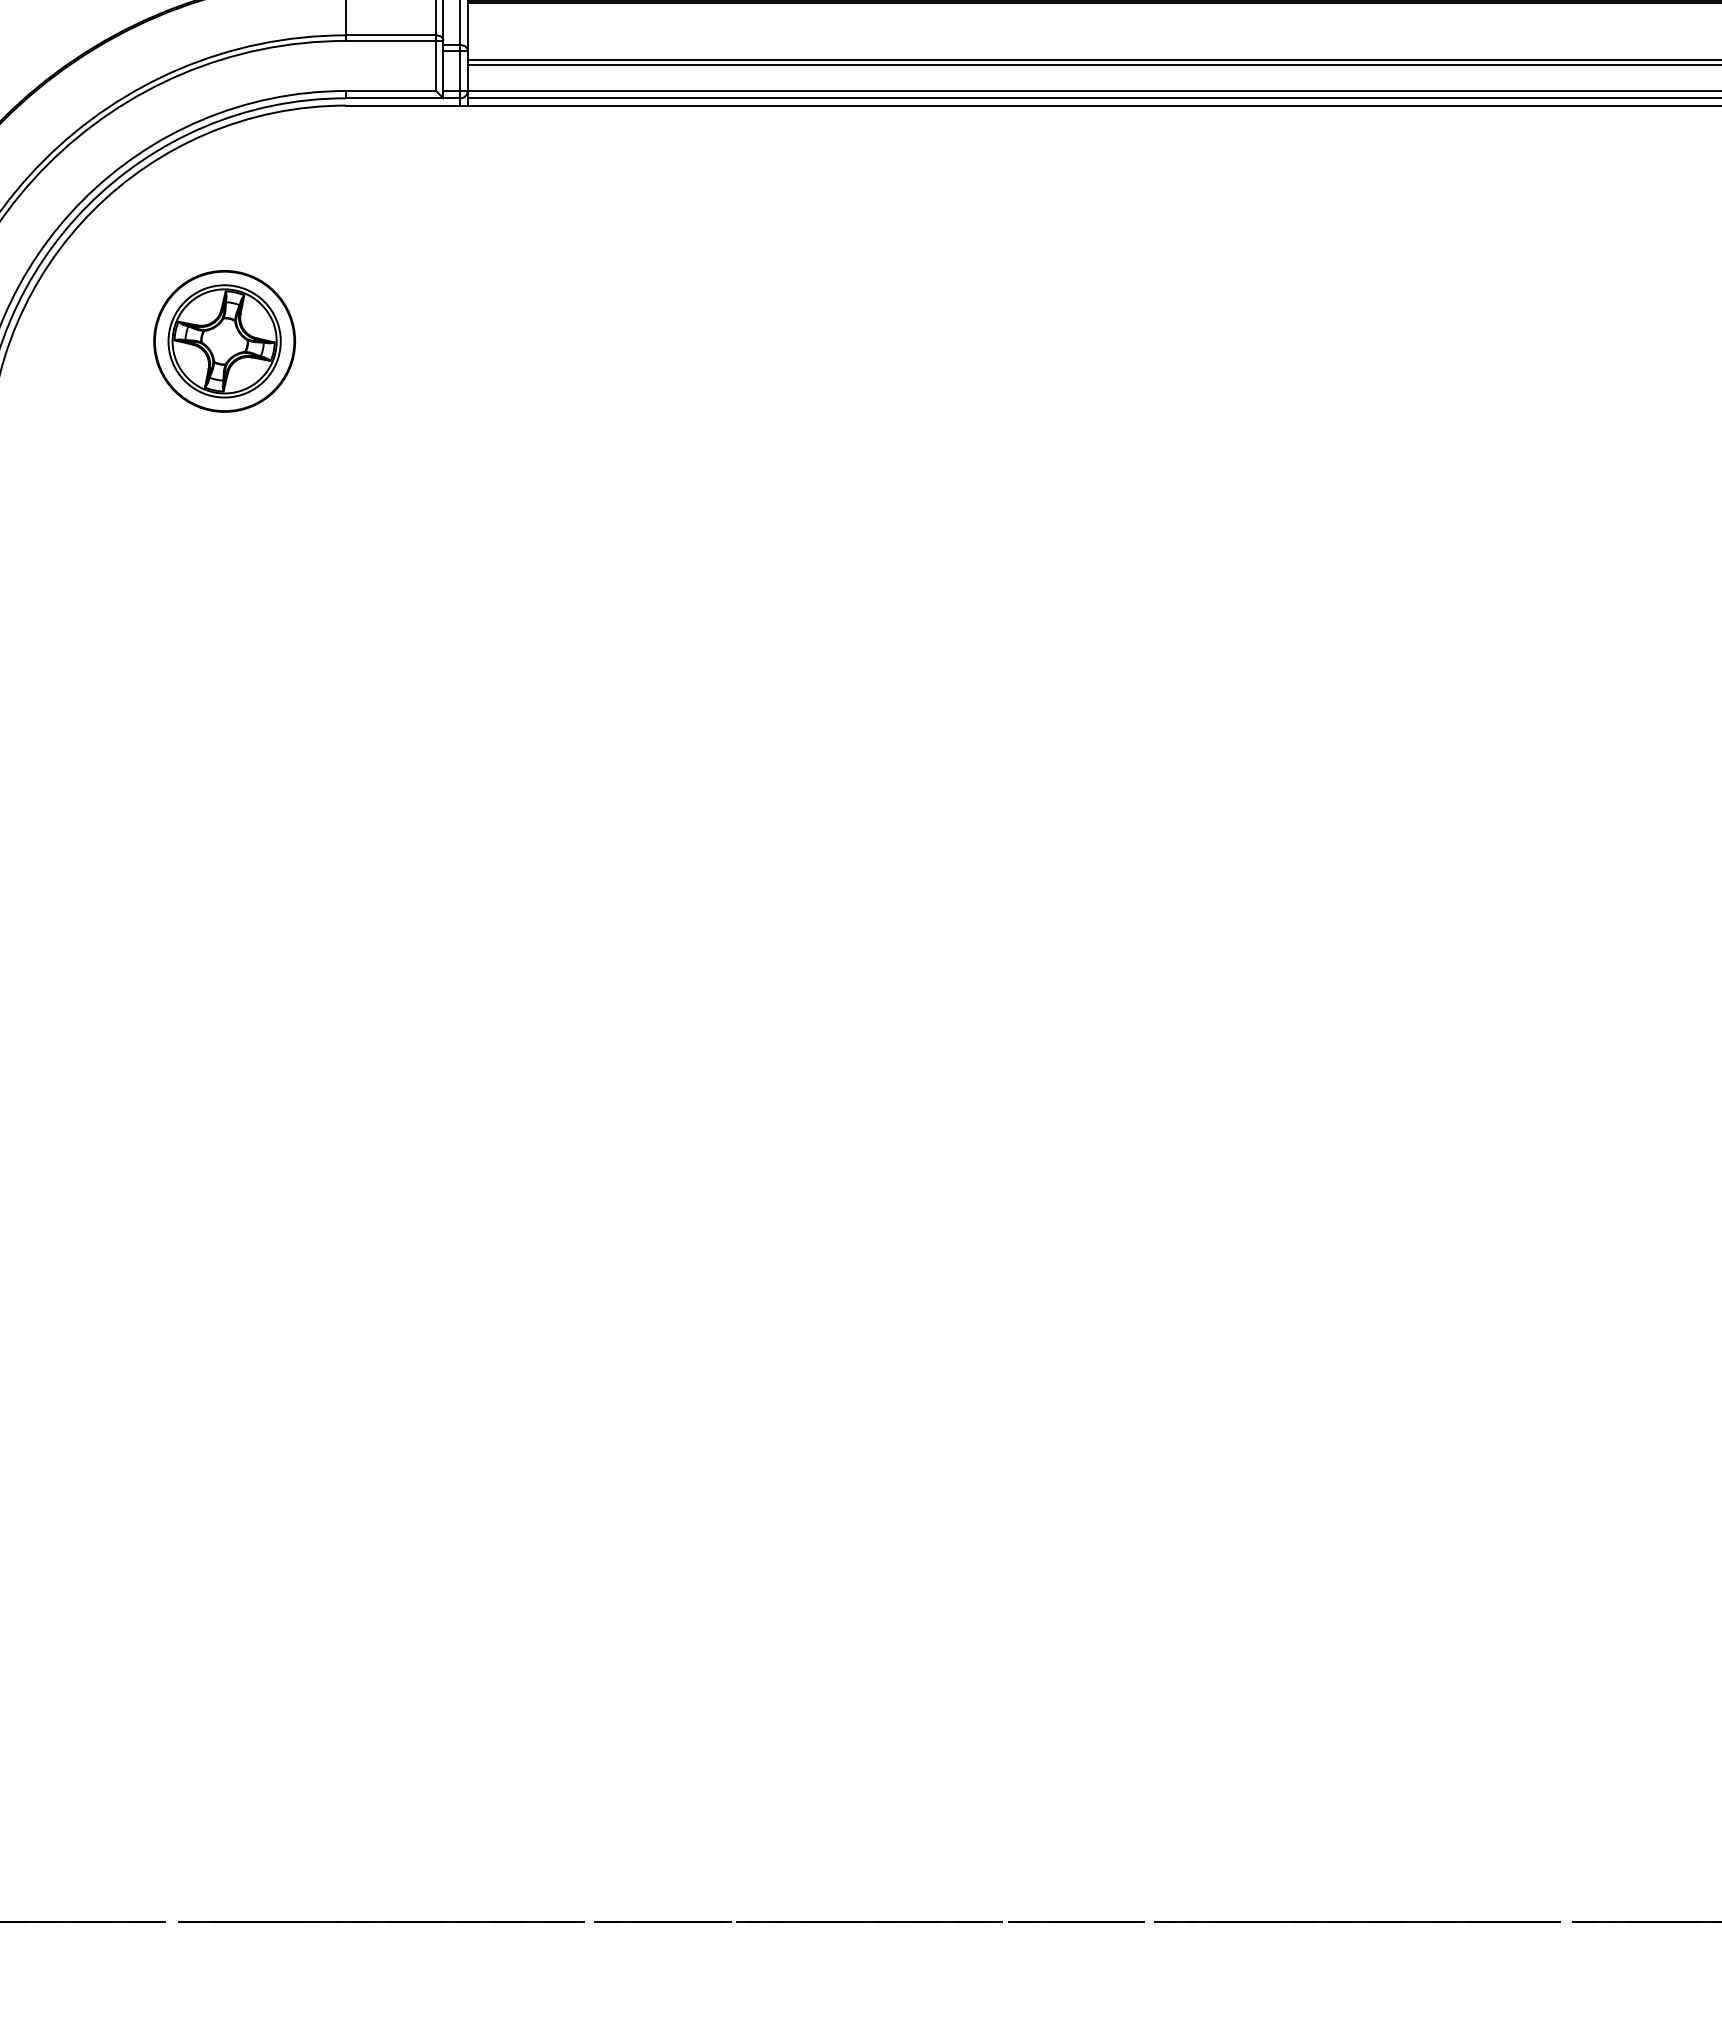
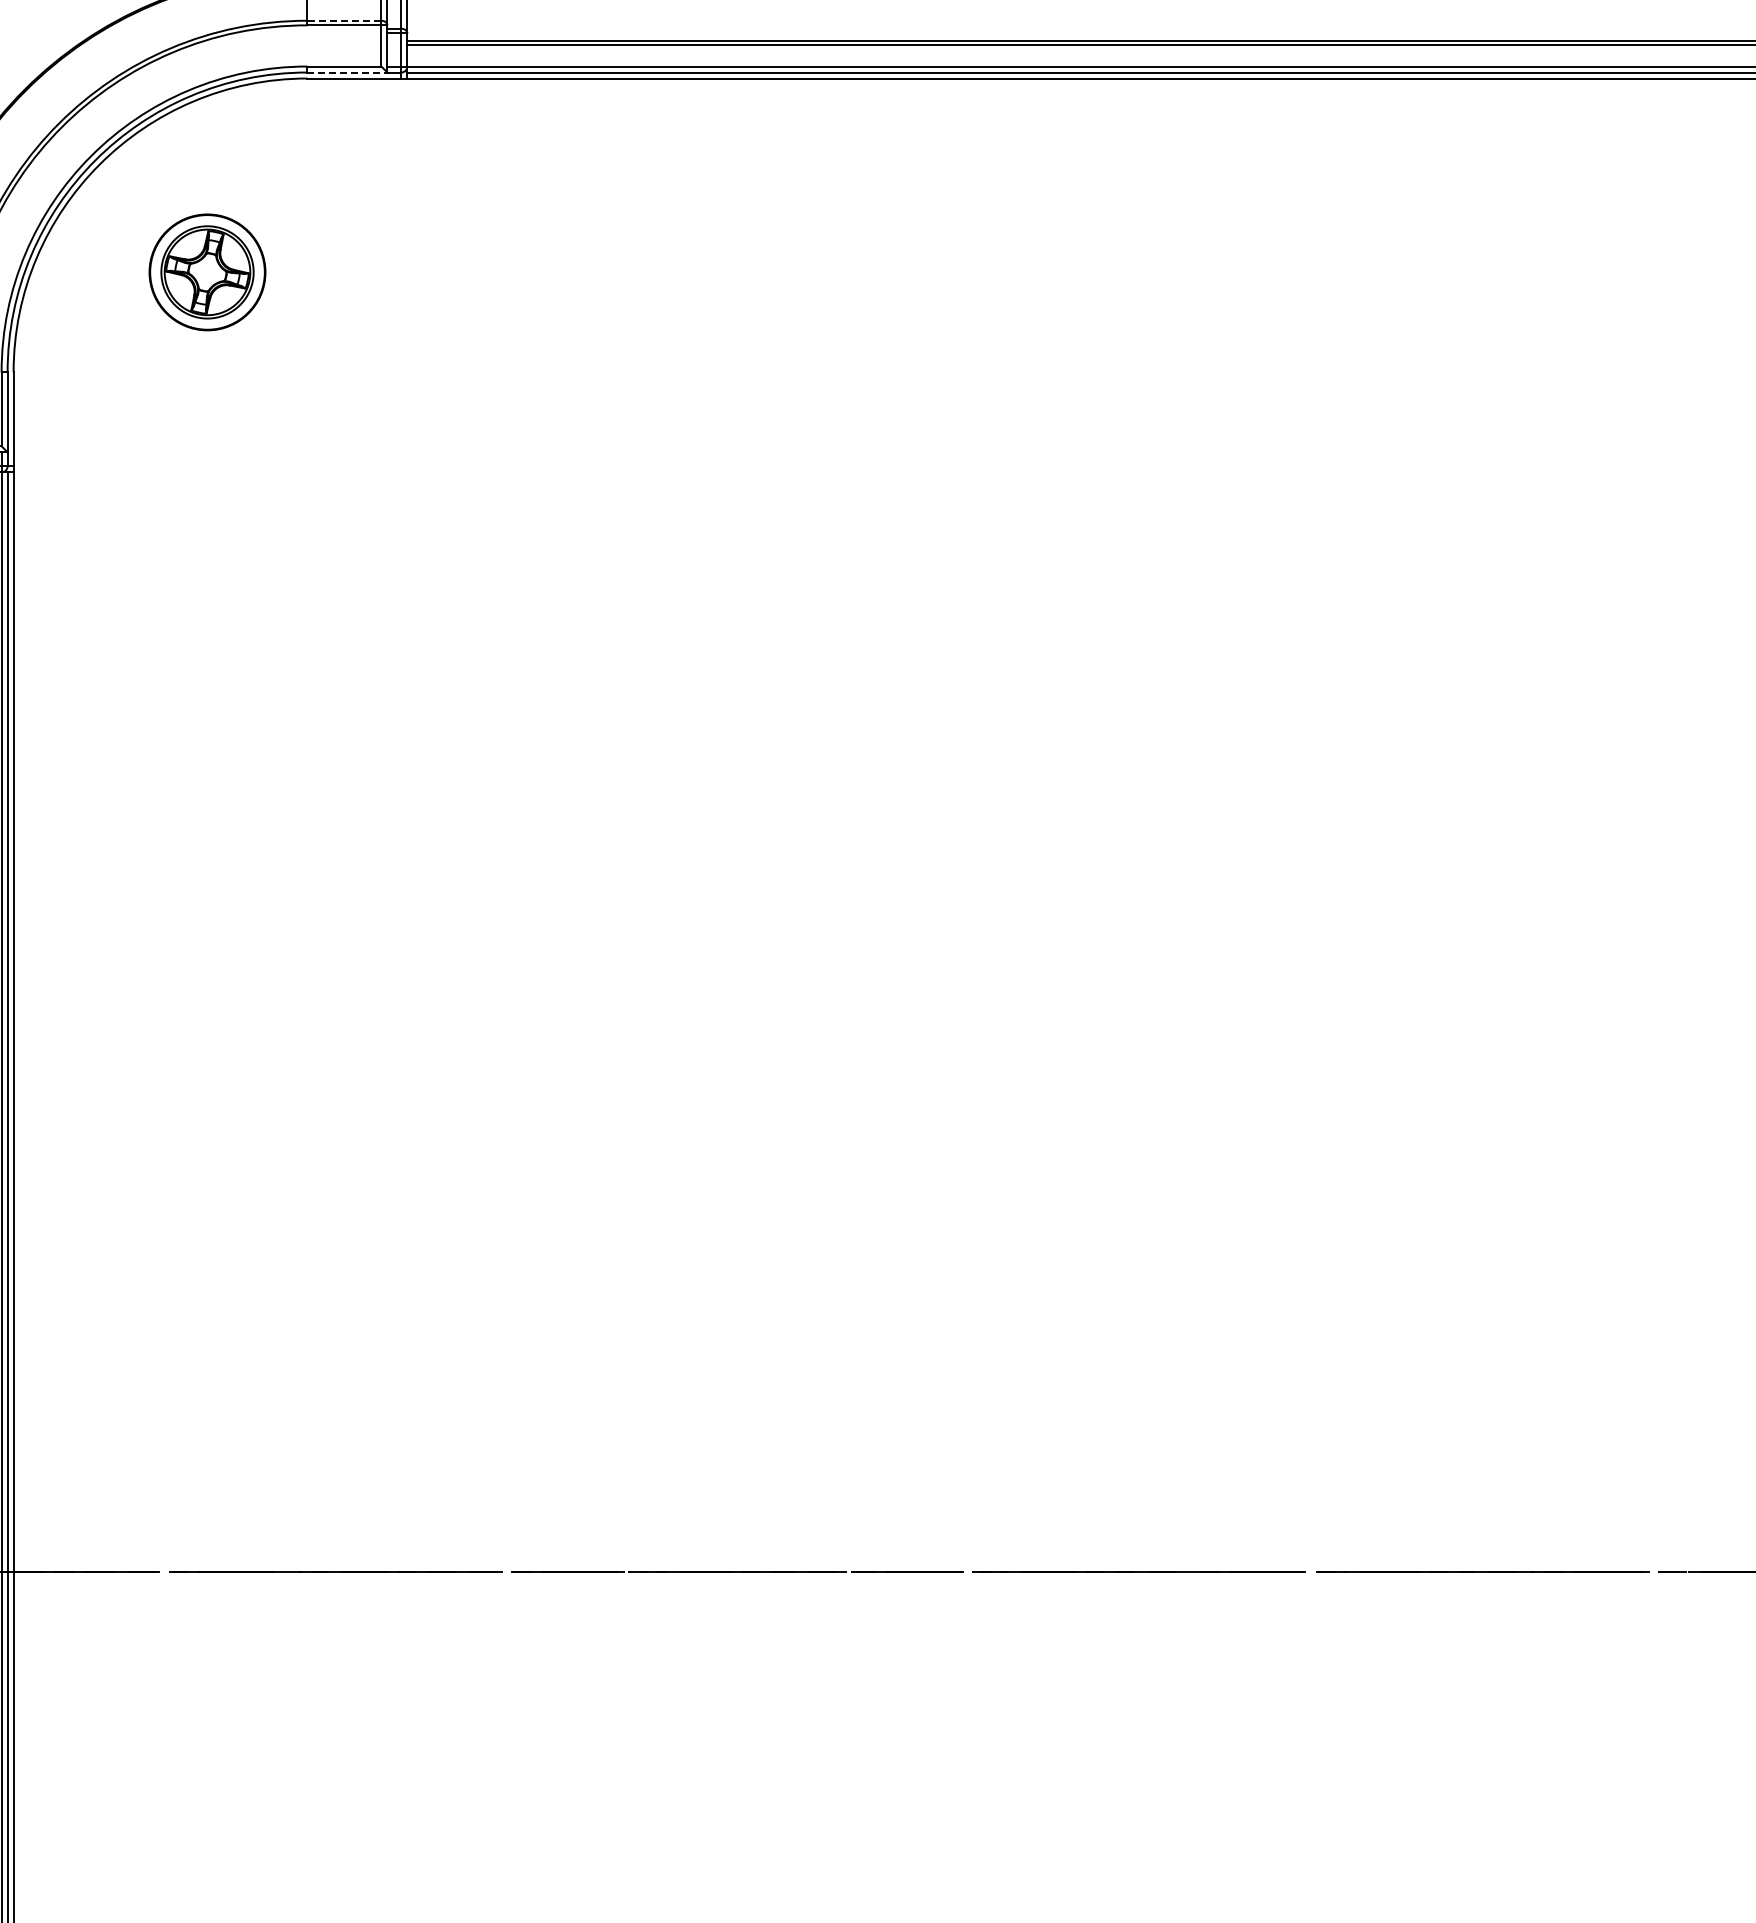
line: (391, 35) -> (344, 20), solid -> dashed
line: (394, 98) -> (347, 72), solid -> dashed

